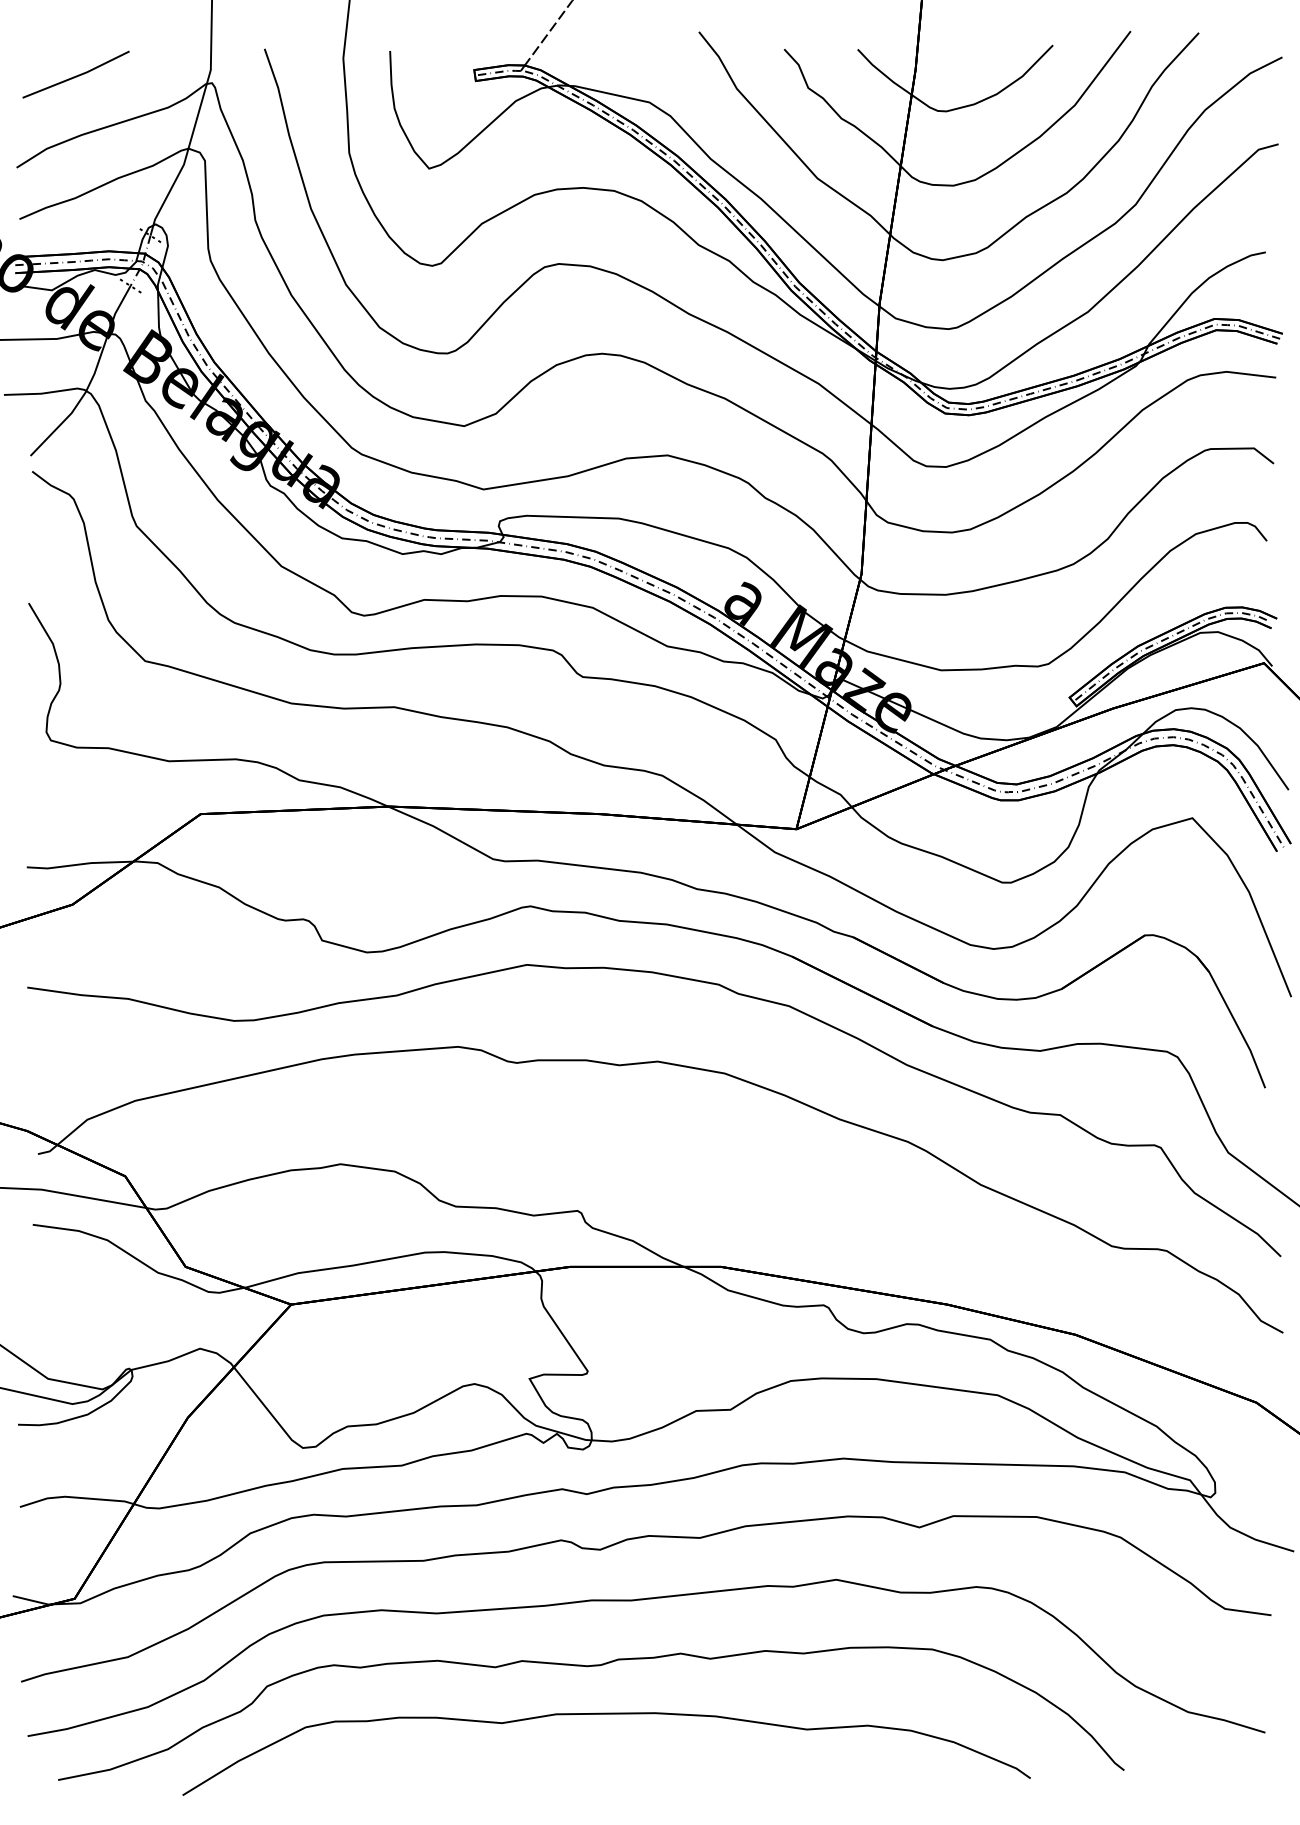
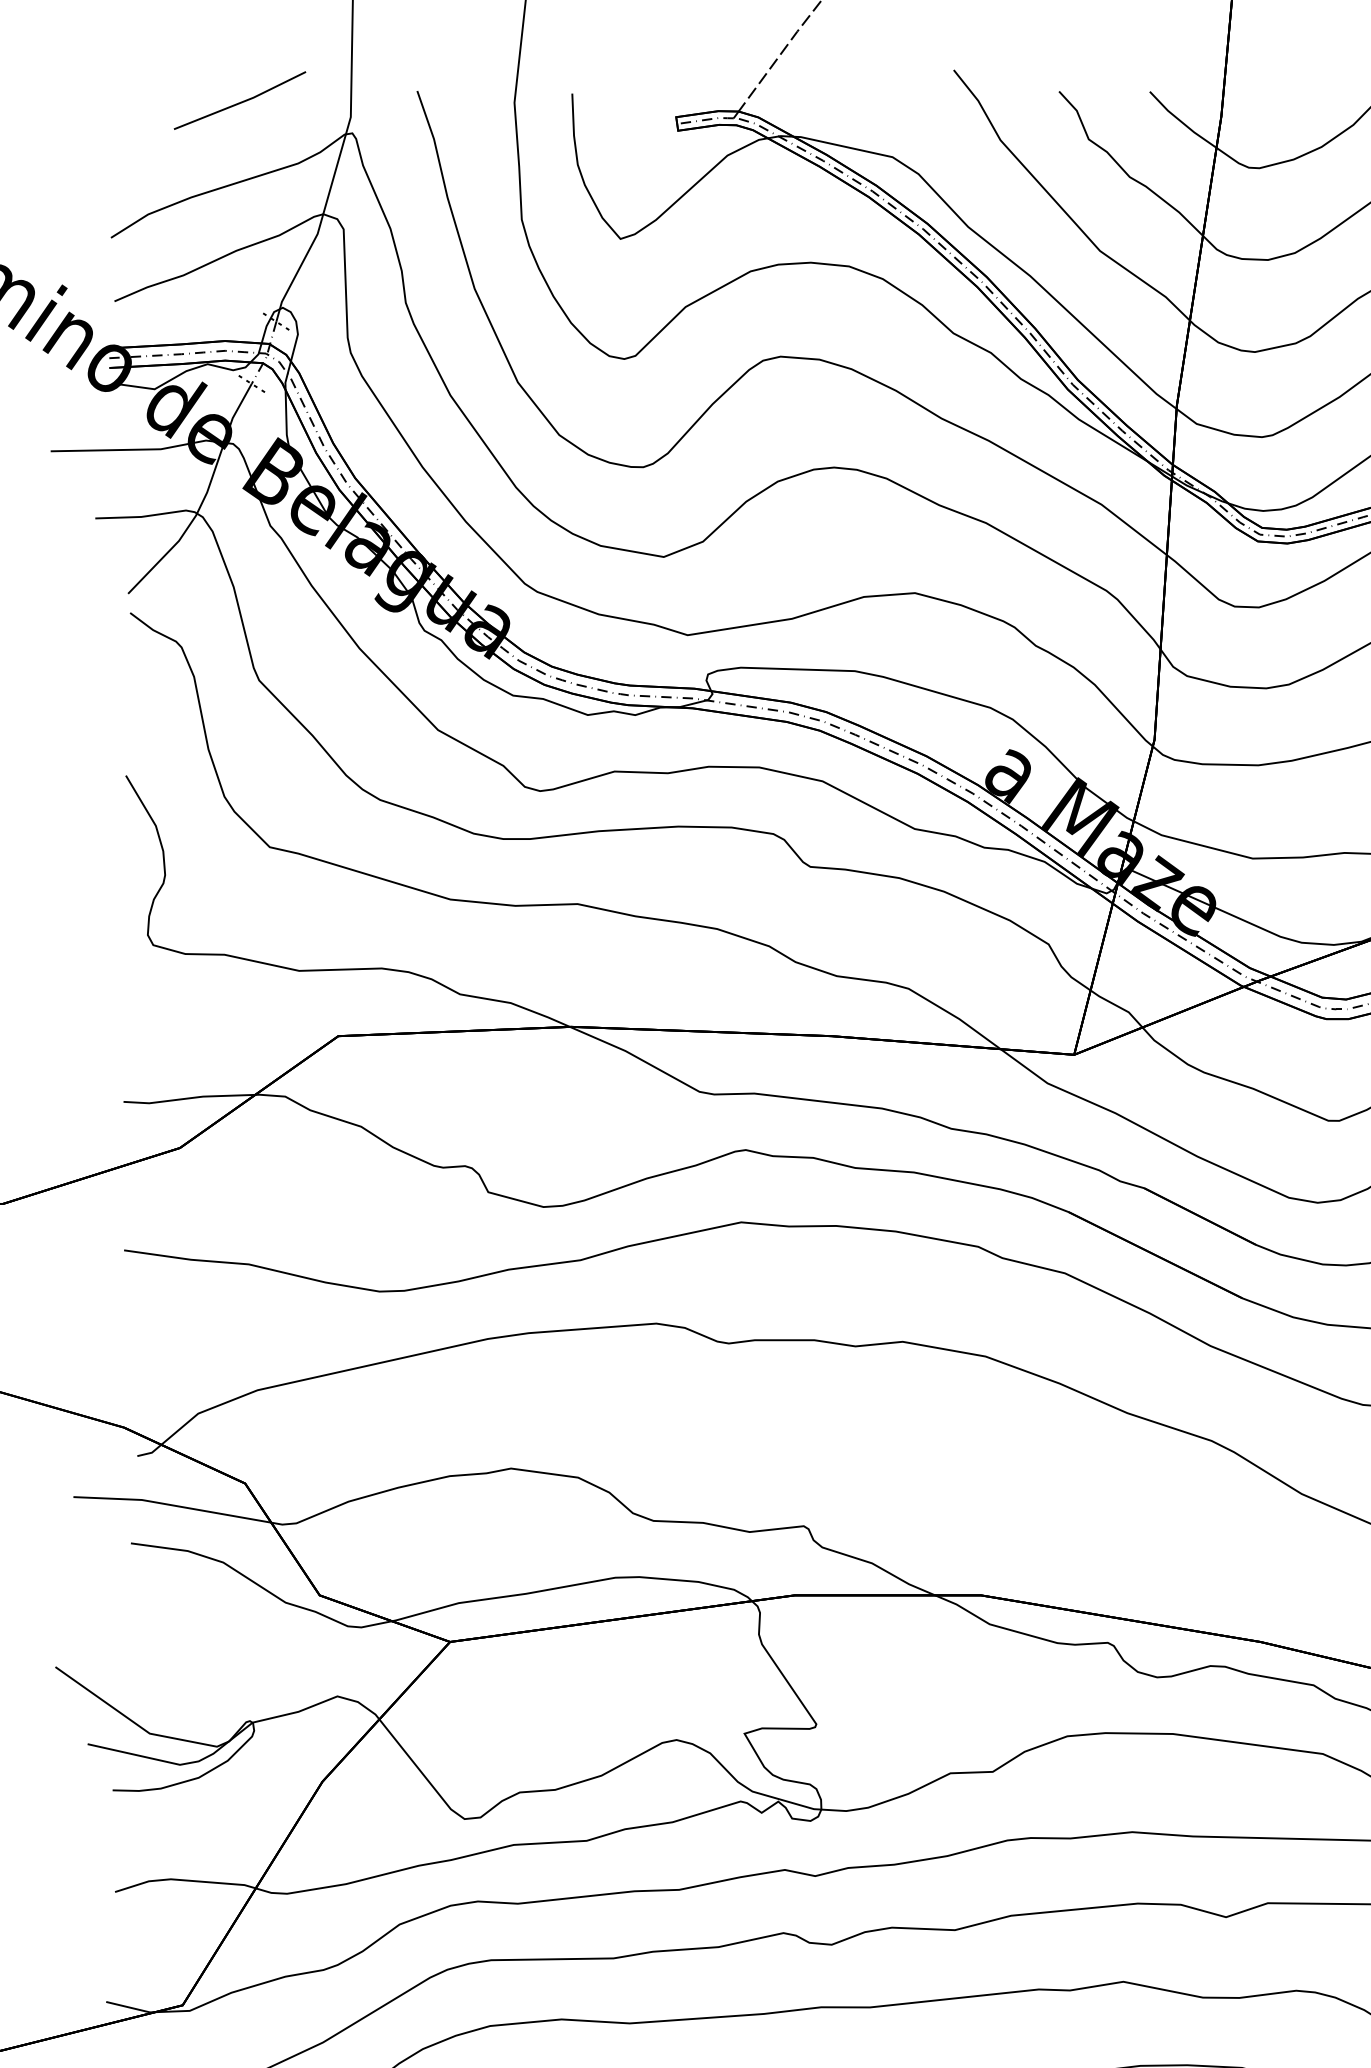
line: (75, 75) -> (239, 101), moved

